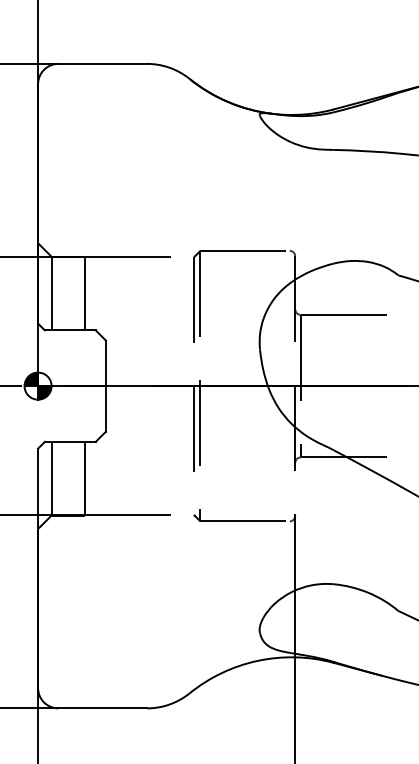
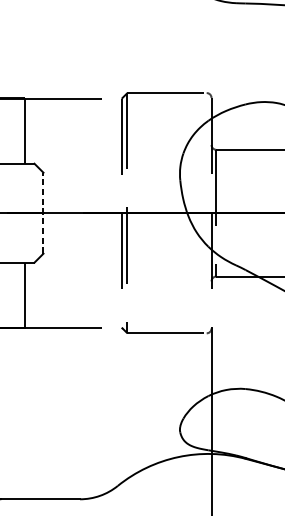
line: (105, 386) -> (43, 213), solid -> dashed

